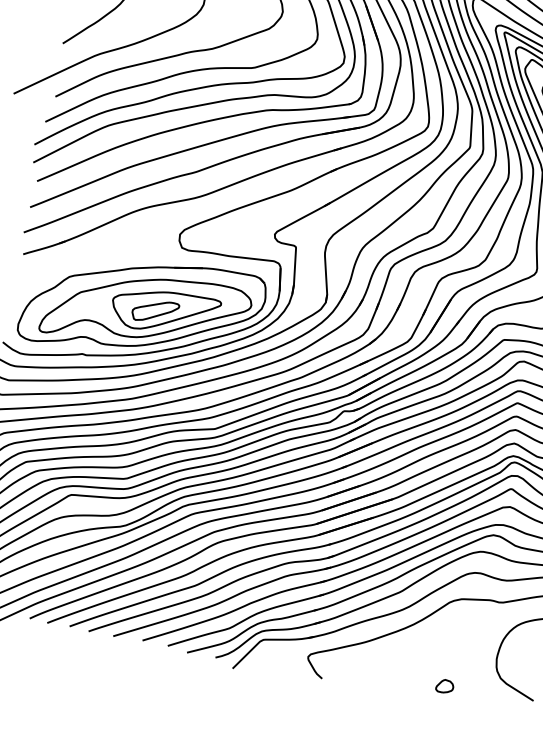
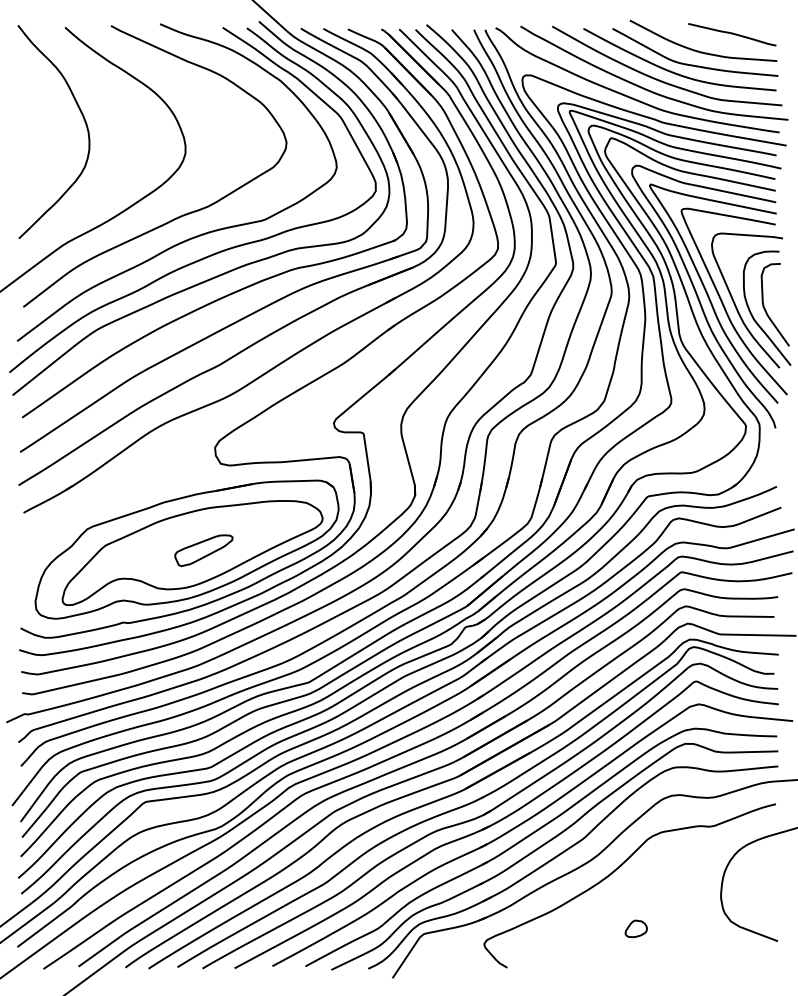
part: (165, 311) -> (216, 548), removed
part: (444, 686) -> (635, 928), moved

